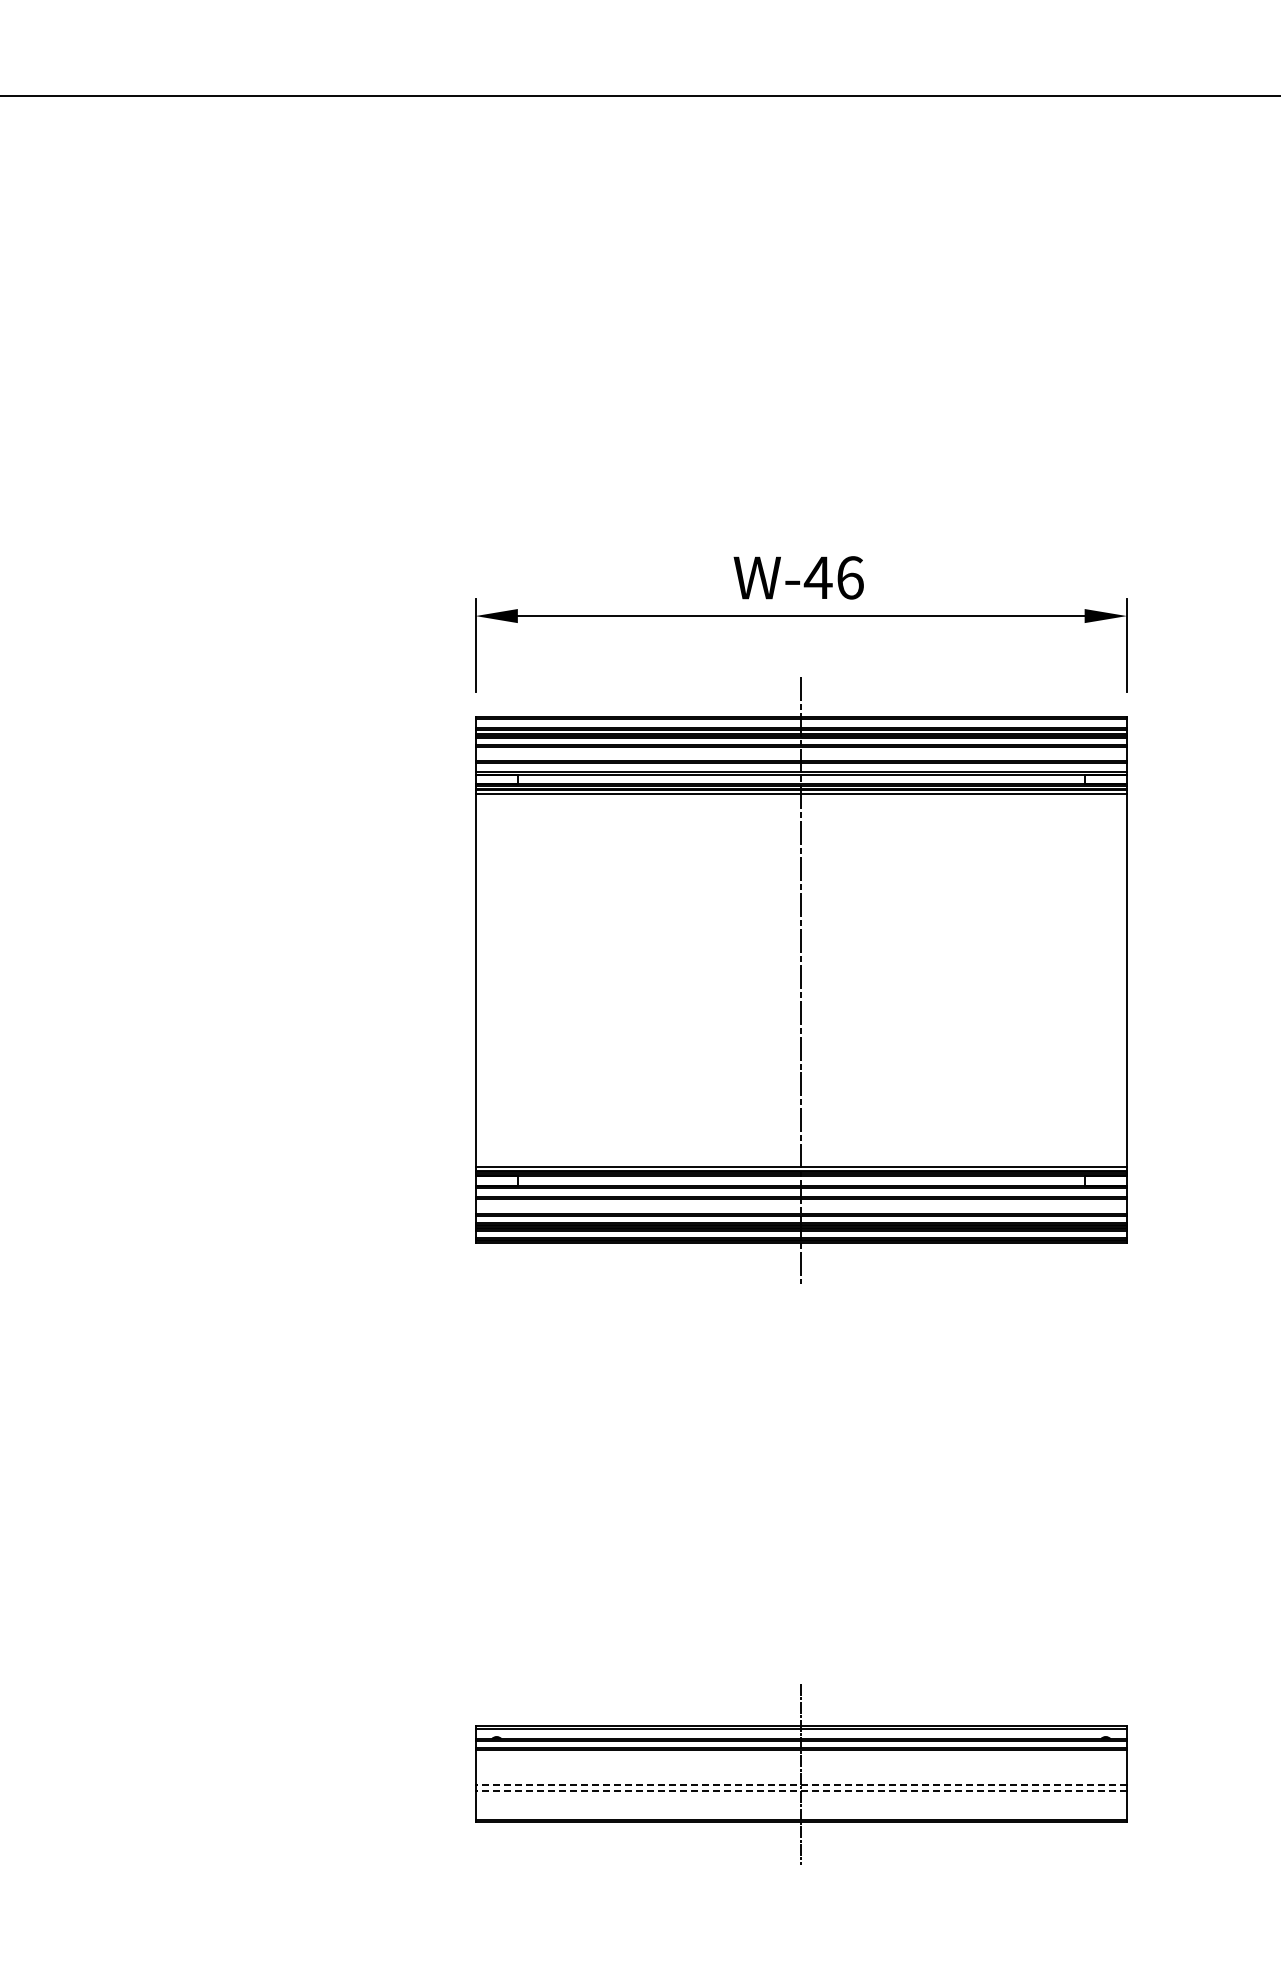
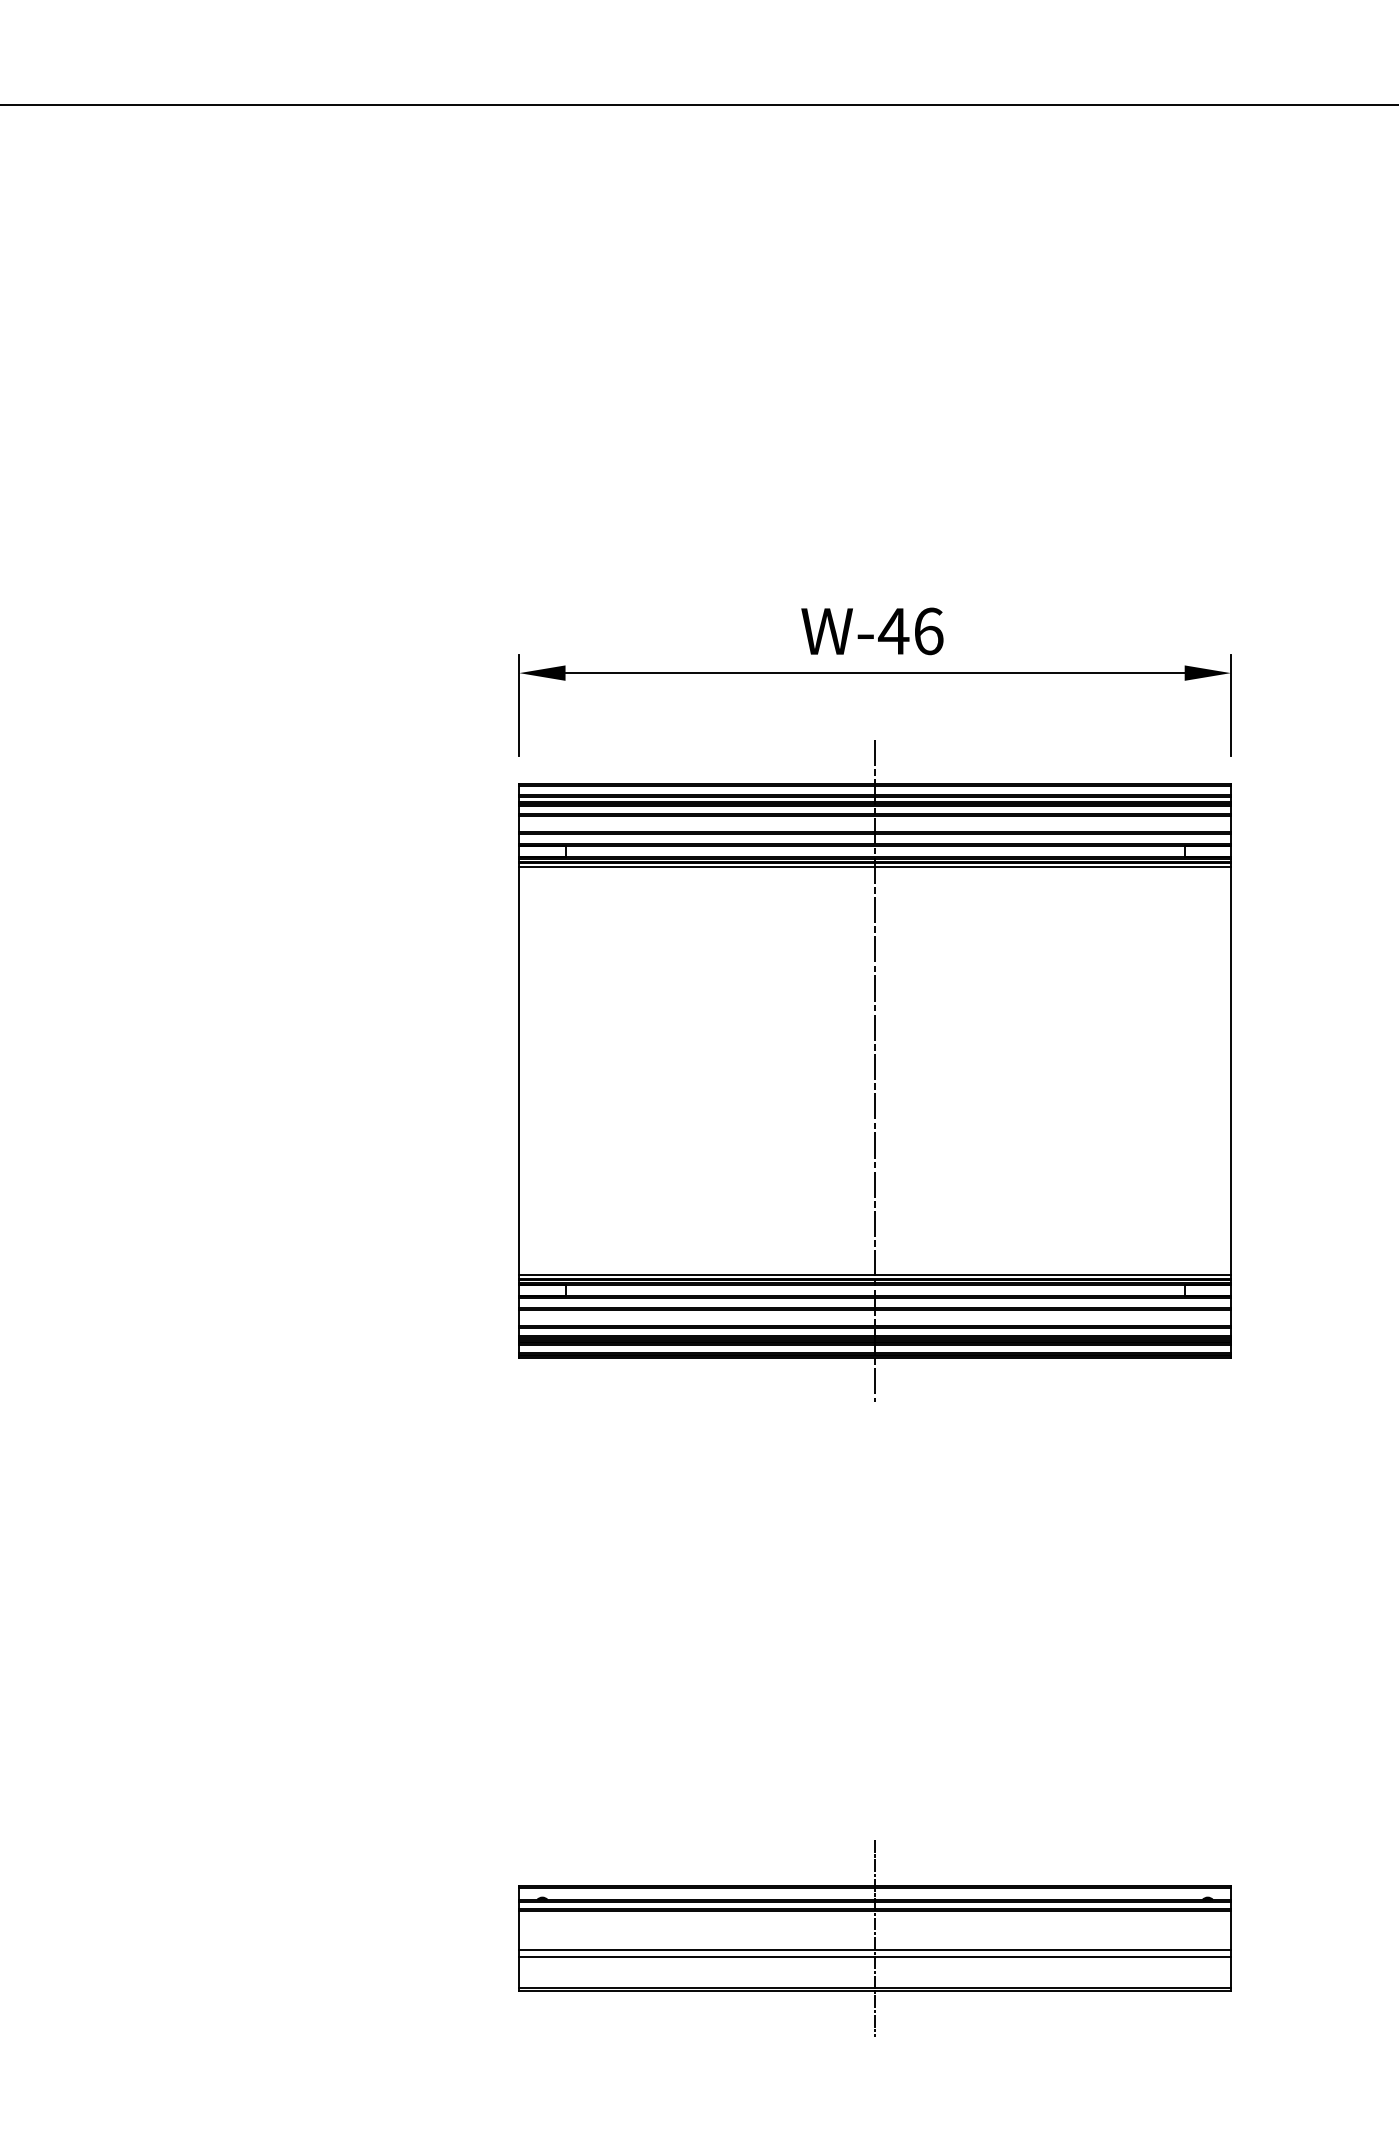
line: (801, 1785) -> (875, 1950), dashed -> solid
line: (801, 1791) -> (875, 1957), dashed -> solid

